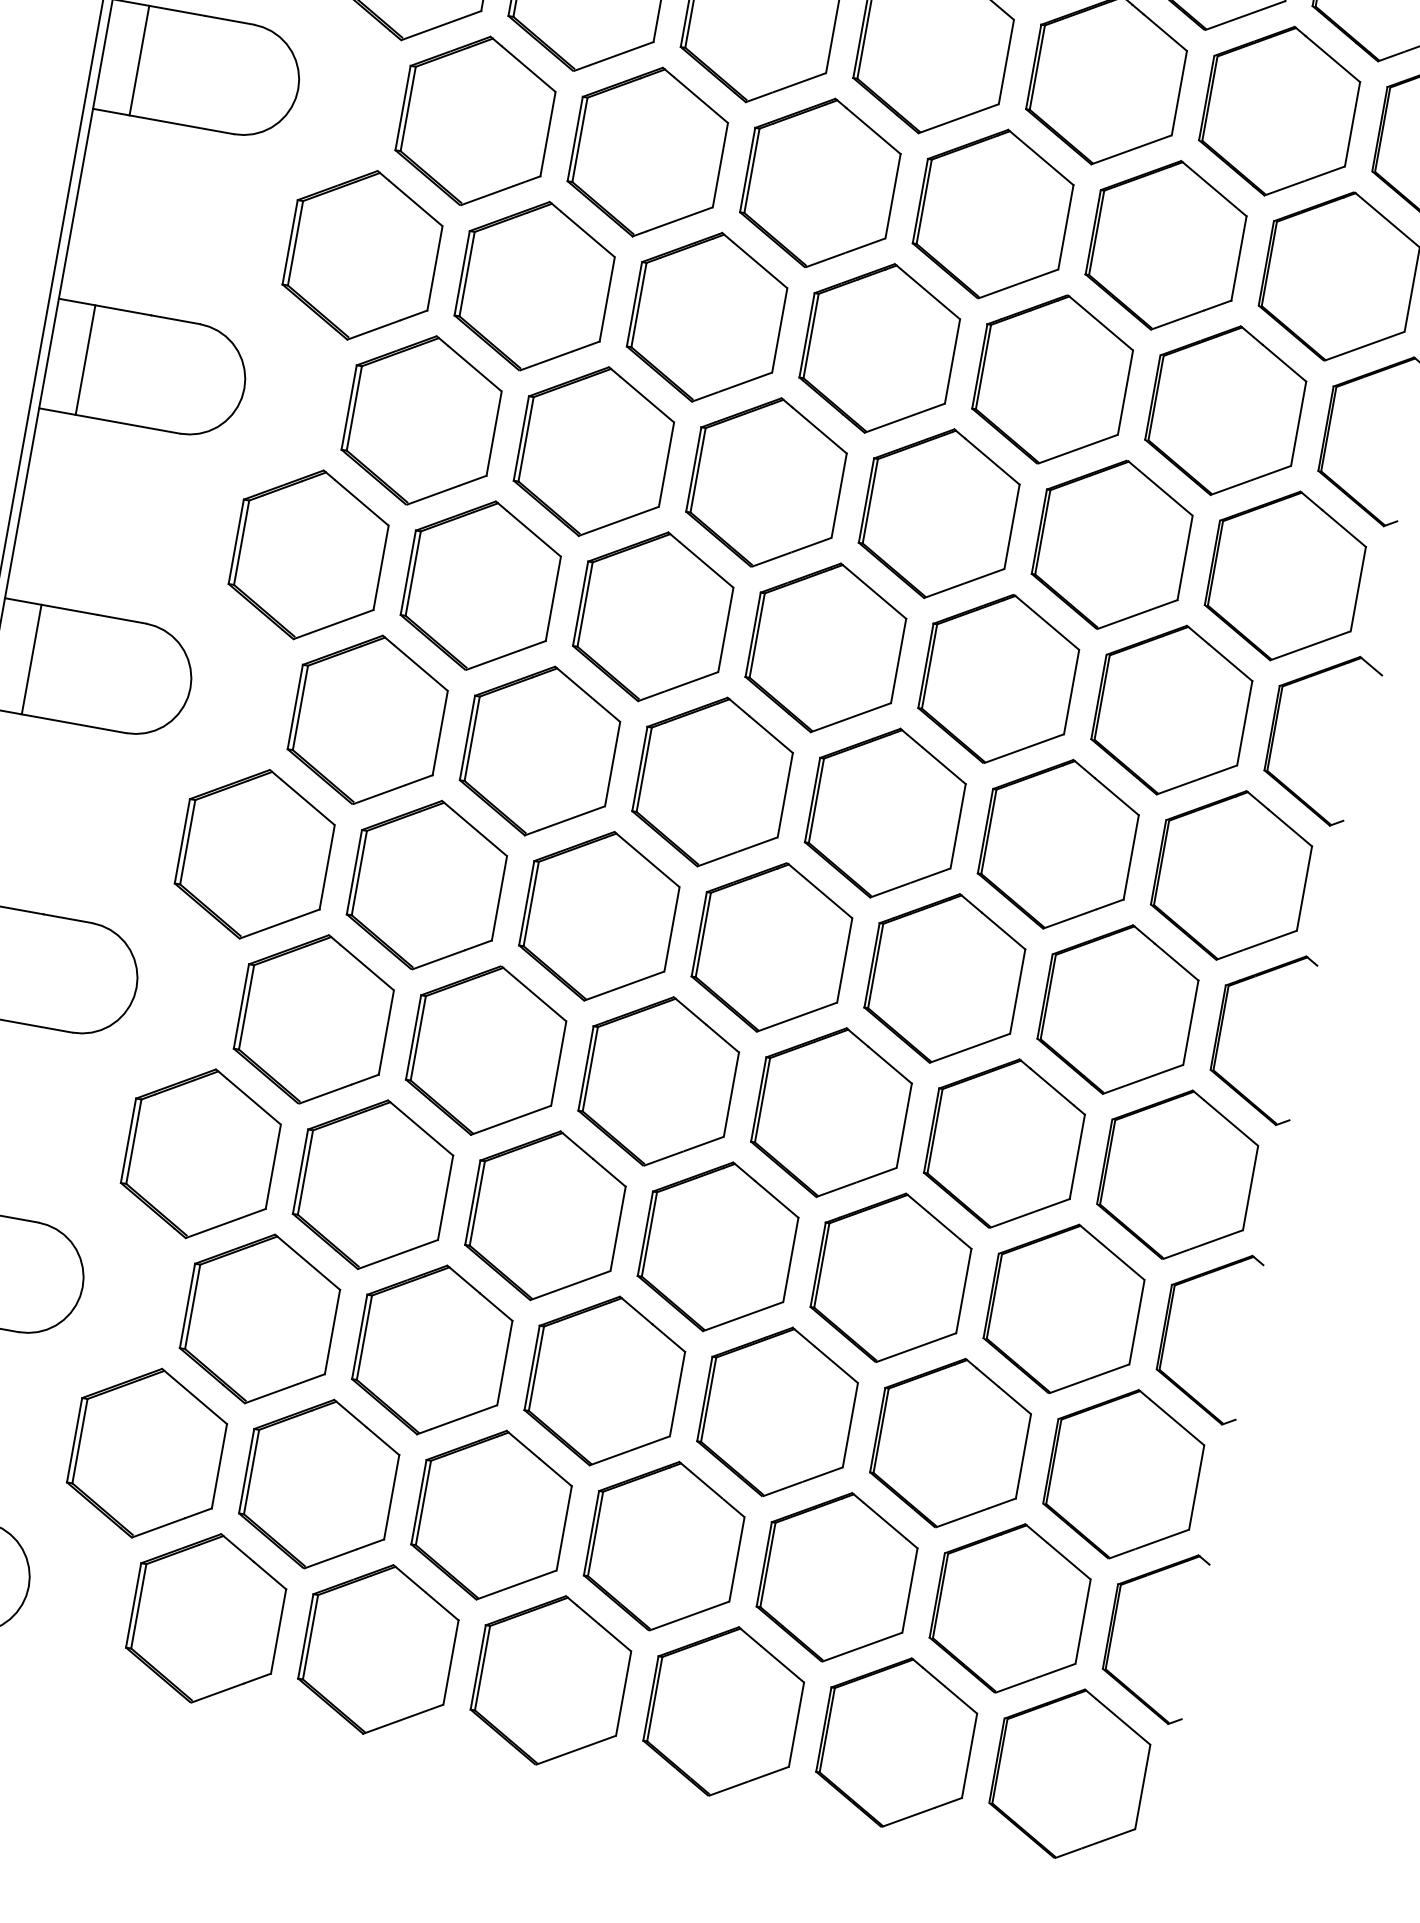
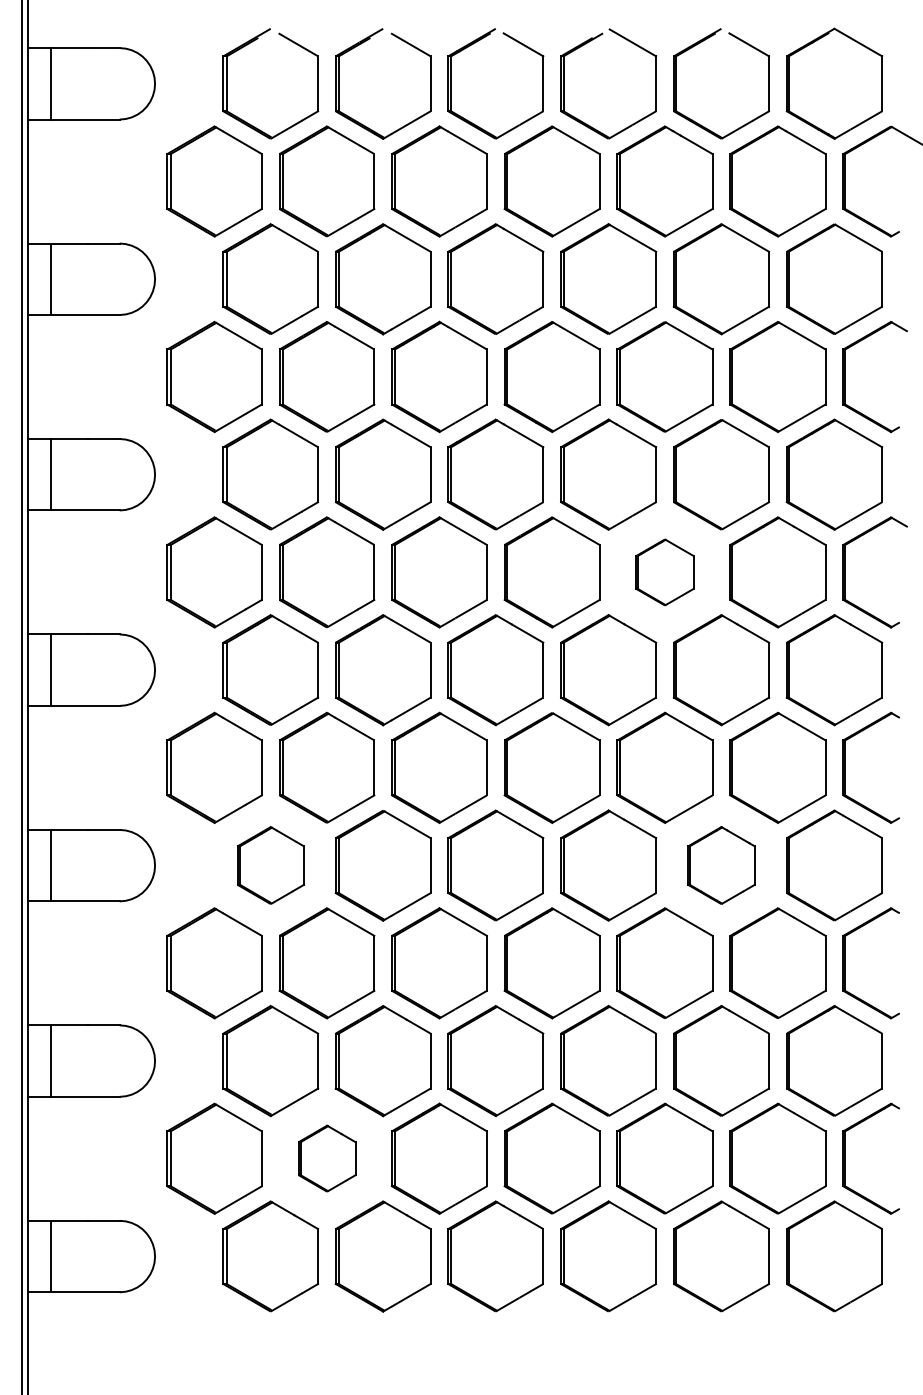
part: (997, 678) -> (664, 572), size x0.6
part: (313, 1019) -> (270, 865), size x0.7
part: (1004, 1143) -> (721, 865), size x0.7
part: (320, 1483) -> (327, 1158), size x0.6

